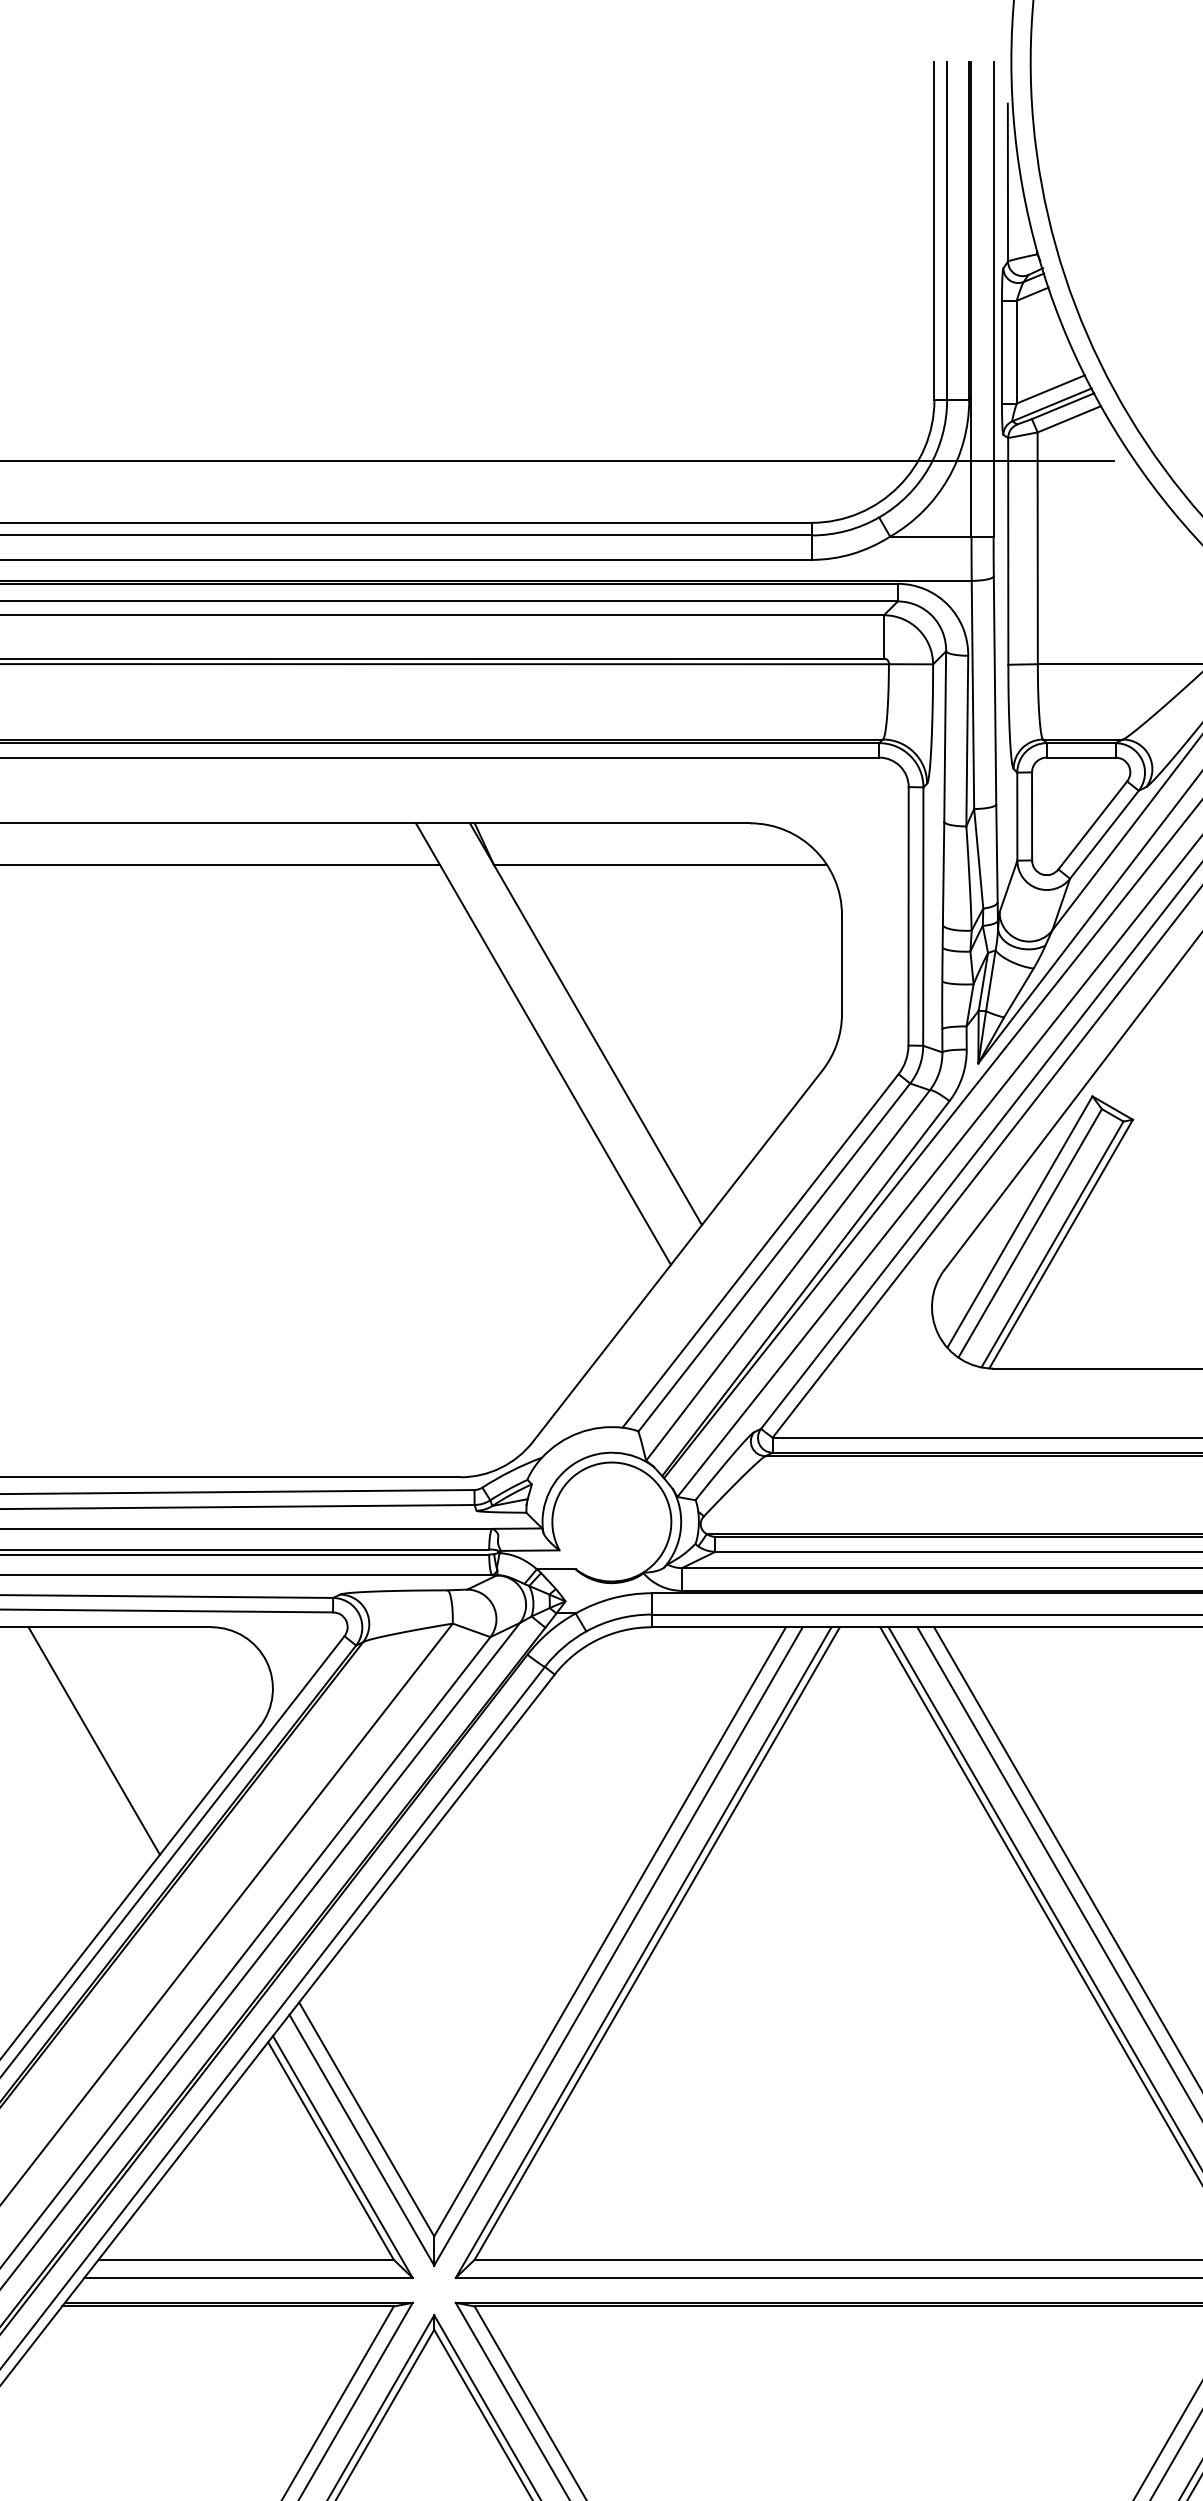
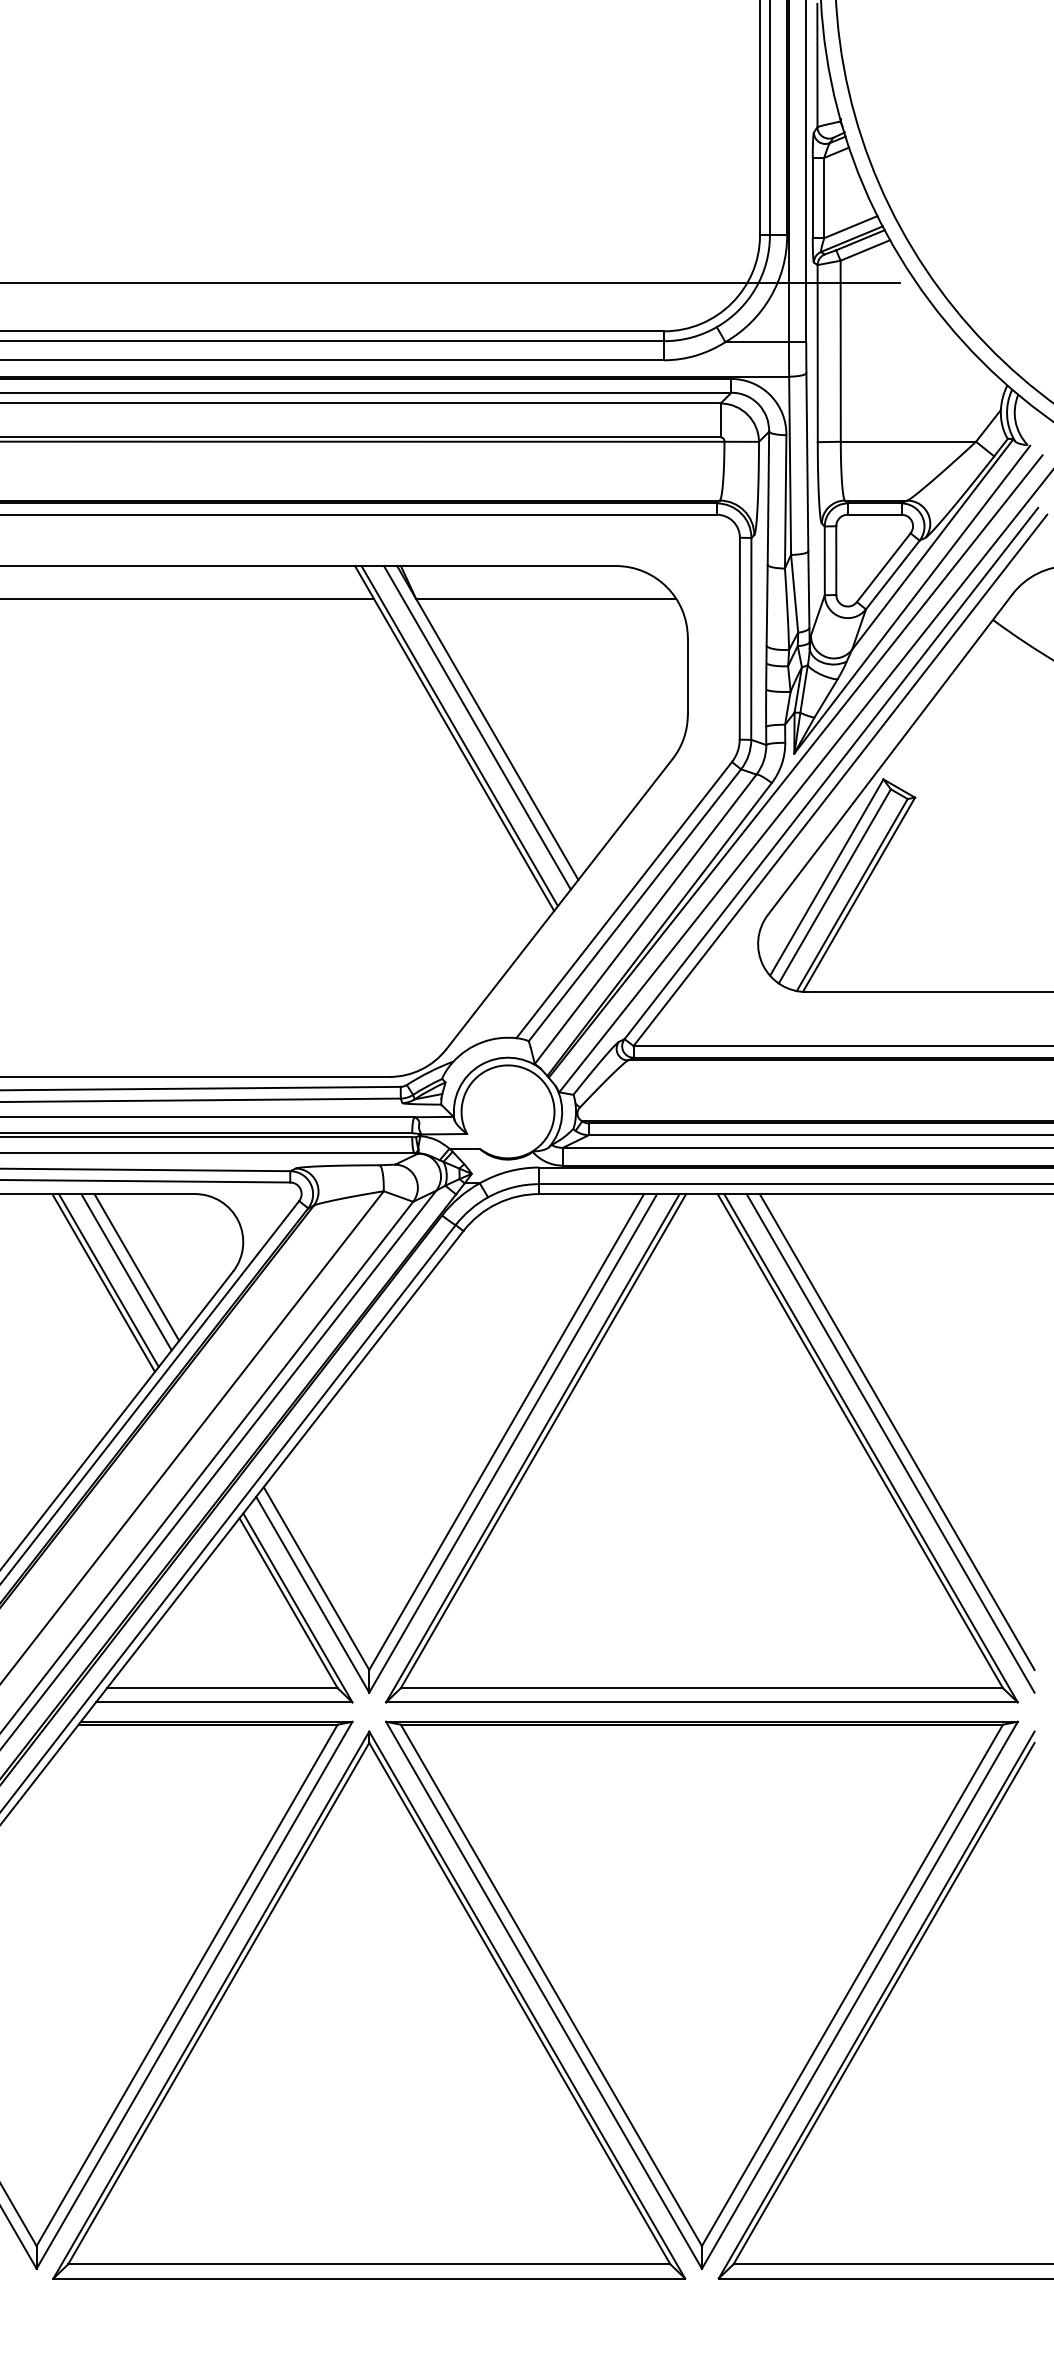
line: (572, 1029) -> (477, 727), added
line: (549, 1041) -> (459, 736), added
line: (136, 1721) -> (136, 1267), added
line: (123, 1727) -> (126, 1272), added
line: (100, 1737) -> (108, 1280), added

